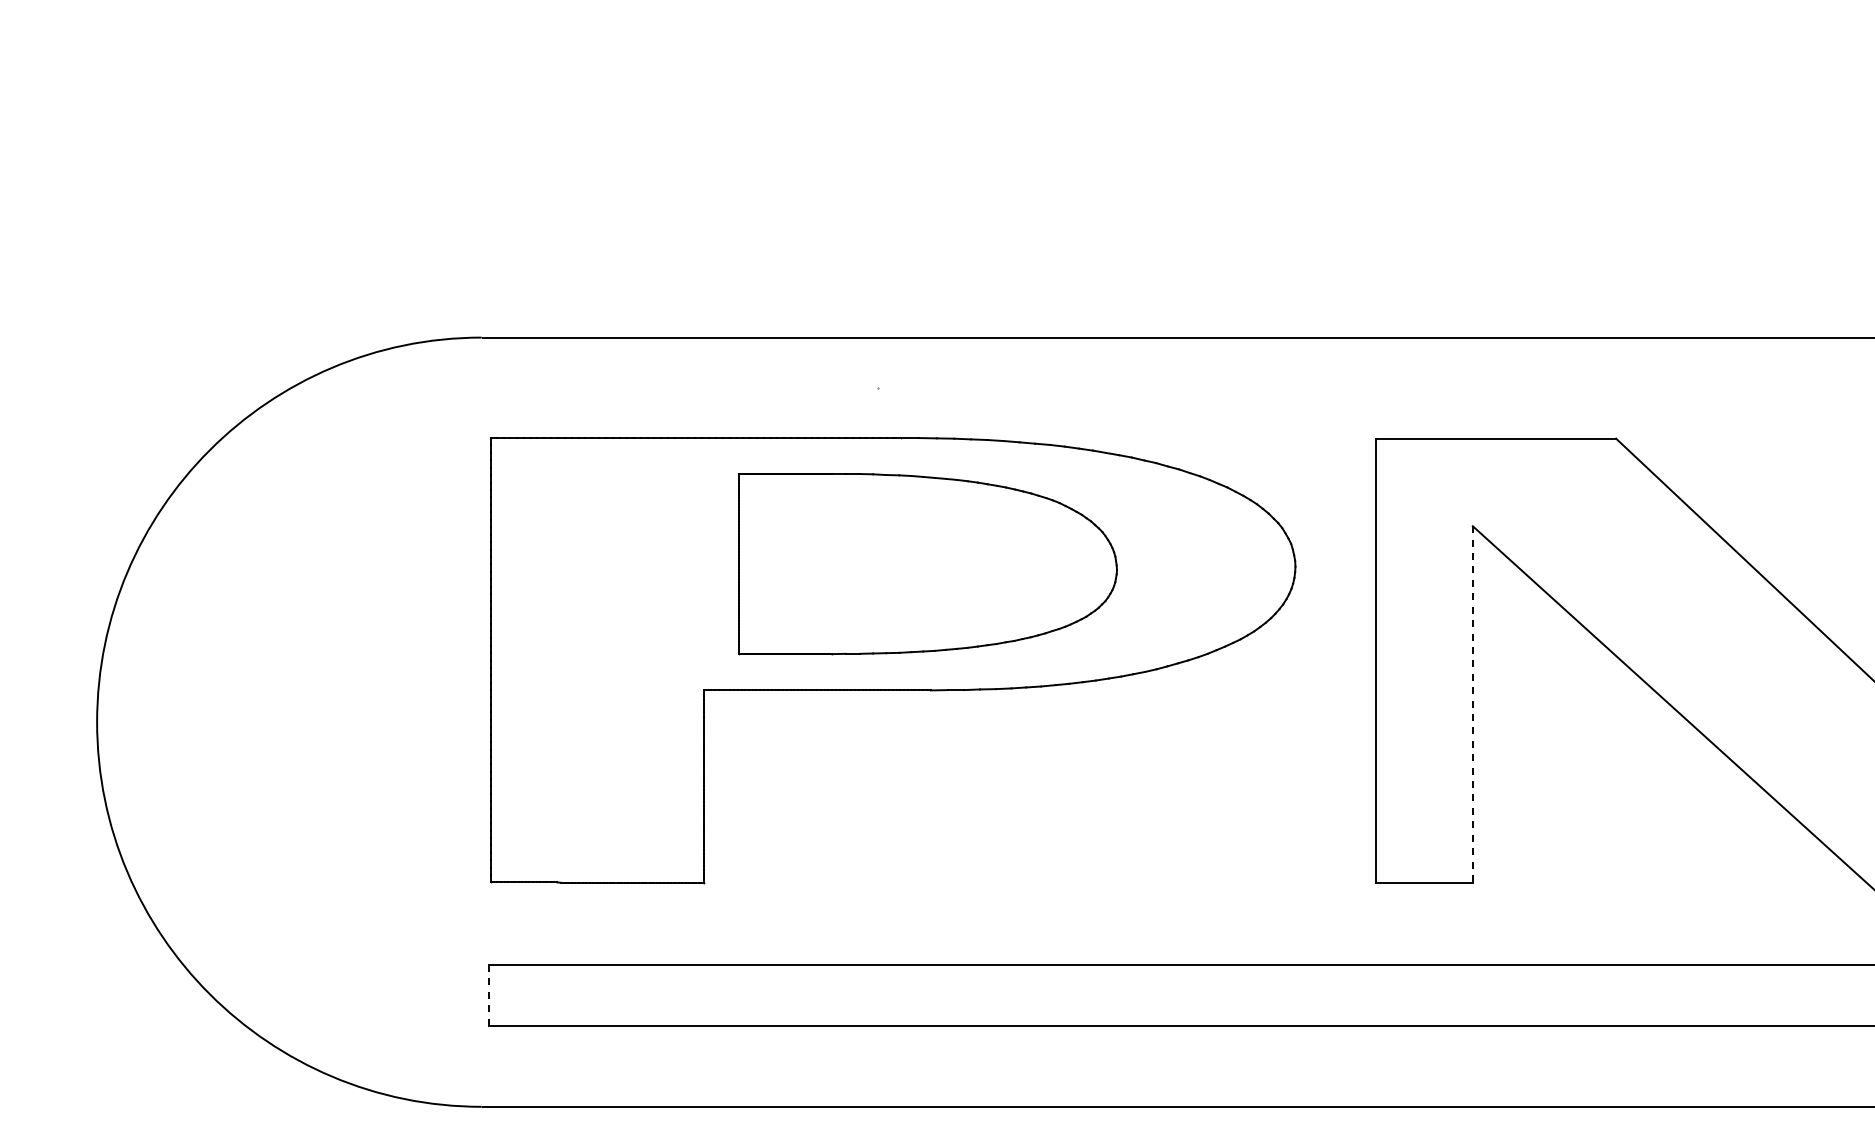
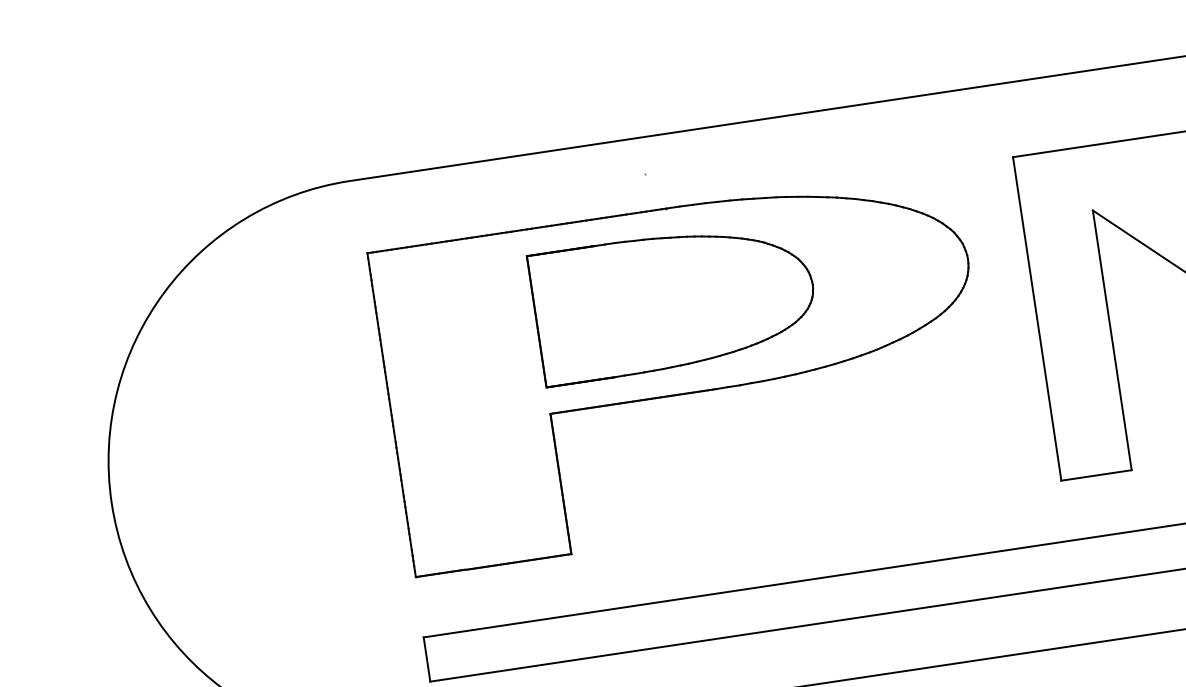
part: (927, 564) -> (674, 301), moved
line: (1472, 704) -> (1112, 340), dashed -> solid
line: (488, 994) -> (426, 658), dashed -> solid

